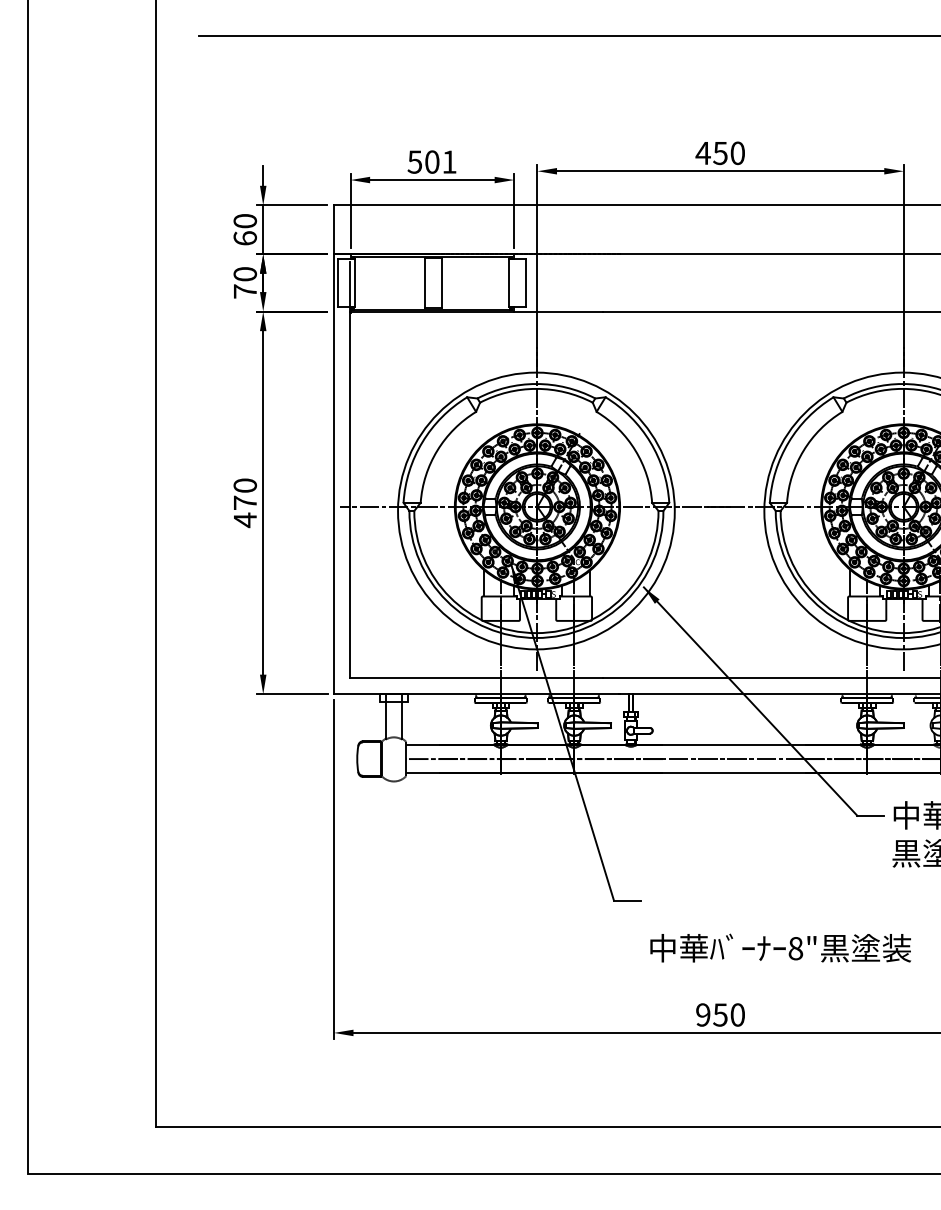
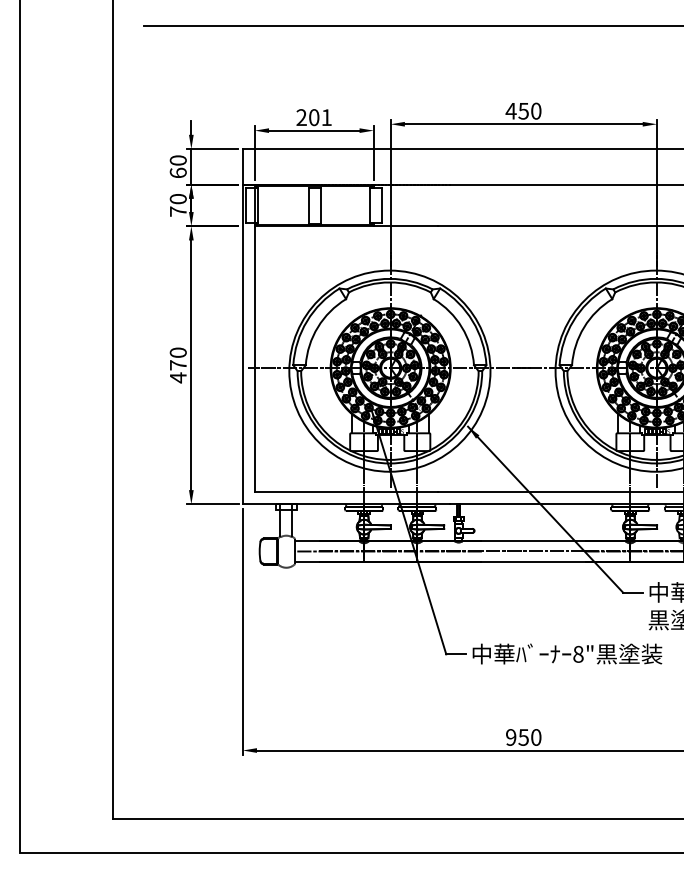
text: (414, 161) -> (301, 117), 501 -> 201
text: (780, 947) -> (567, 653), moved

